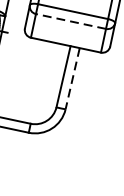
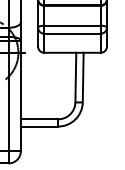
line: (71, 21) -> (72, 33), dashed -> solid
line: (73, 78) -> (83, 77), dashed -> solid

